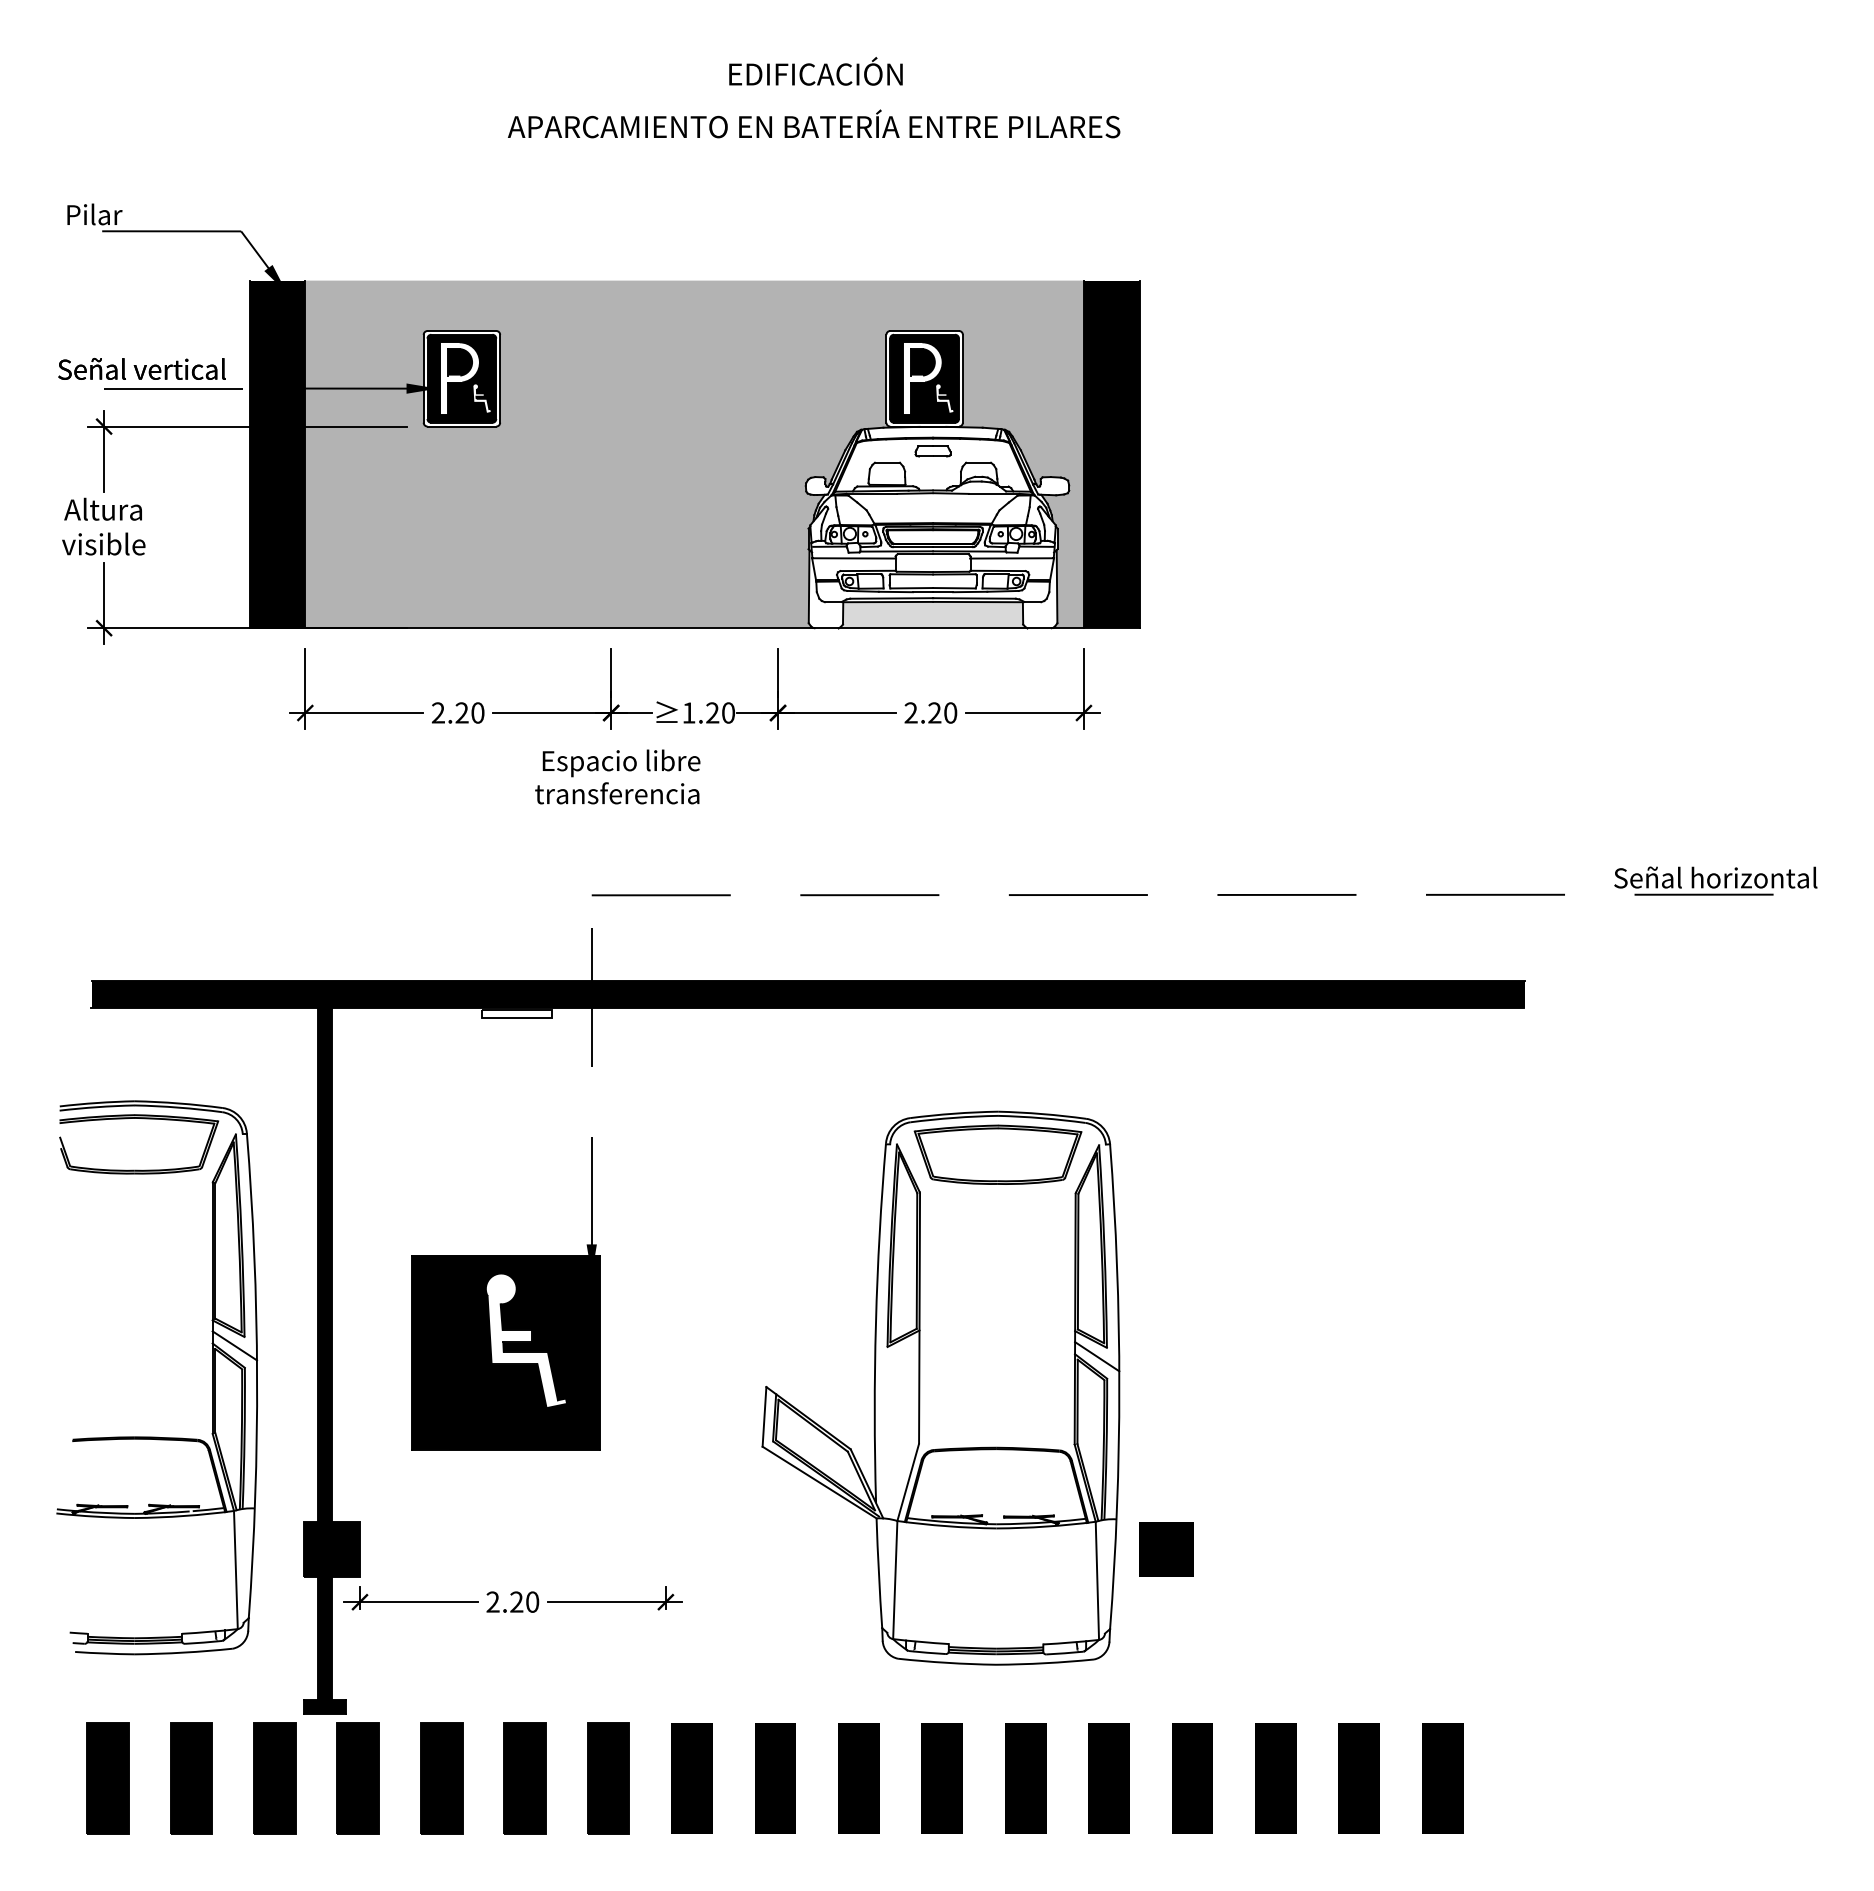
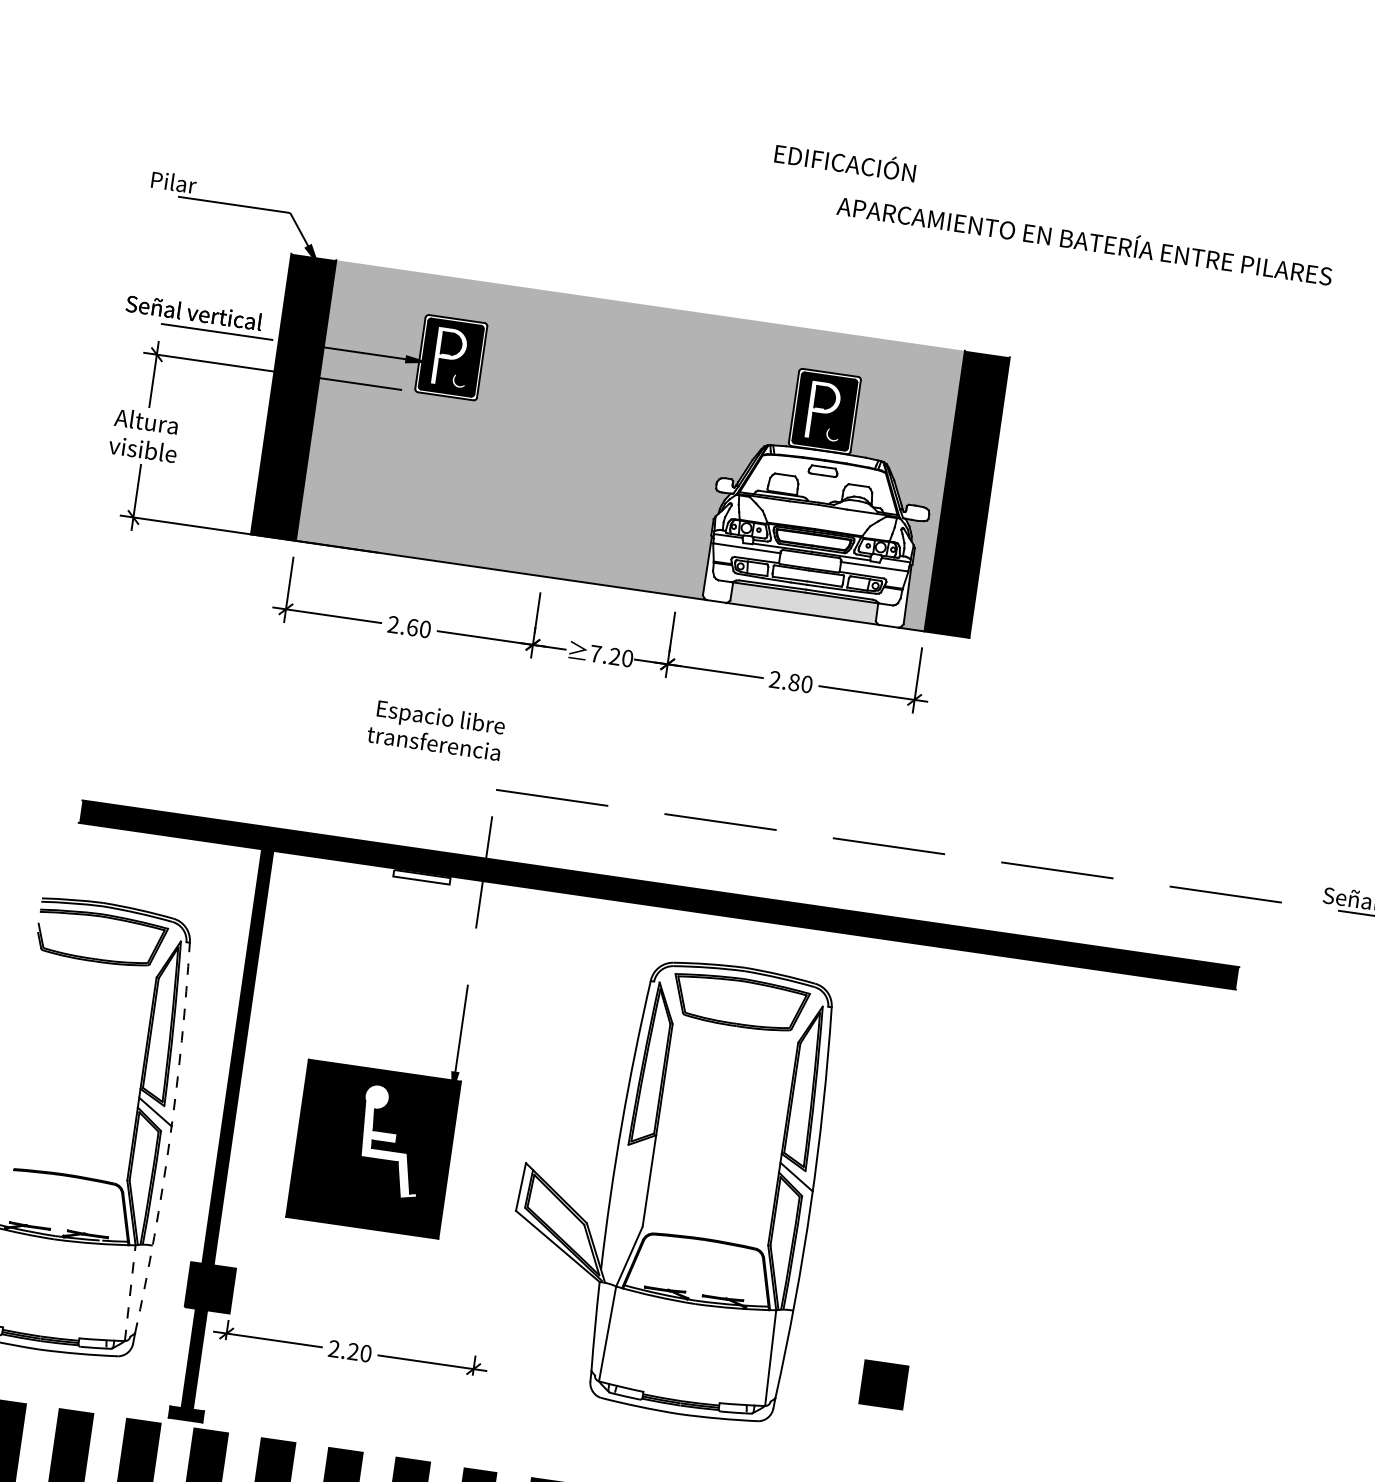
text: (815, 71) -> (845, 161), moved
text: (814, 123) -> (1085, 238), moved
text: (461, 712) -> (412, 627), 2.20 -> 2.60
text: (688, 712) -> (595, 653), 1.20 -> 7.20
text: (934, 712) -> (794, 682), 2.20 -> 2.80
text: (617, 776) -> (436, 729), moved
arc: (257, 1375) -> (170, 1138), solid -> dashed
part: (940, 1387) -> (666, 1183), moved
line: (235, 1569) -> (129, 1292), solid -> dashed

